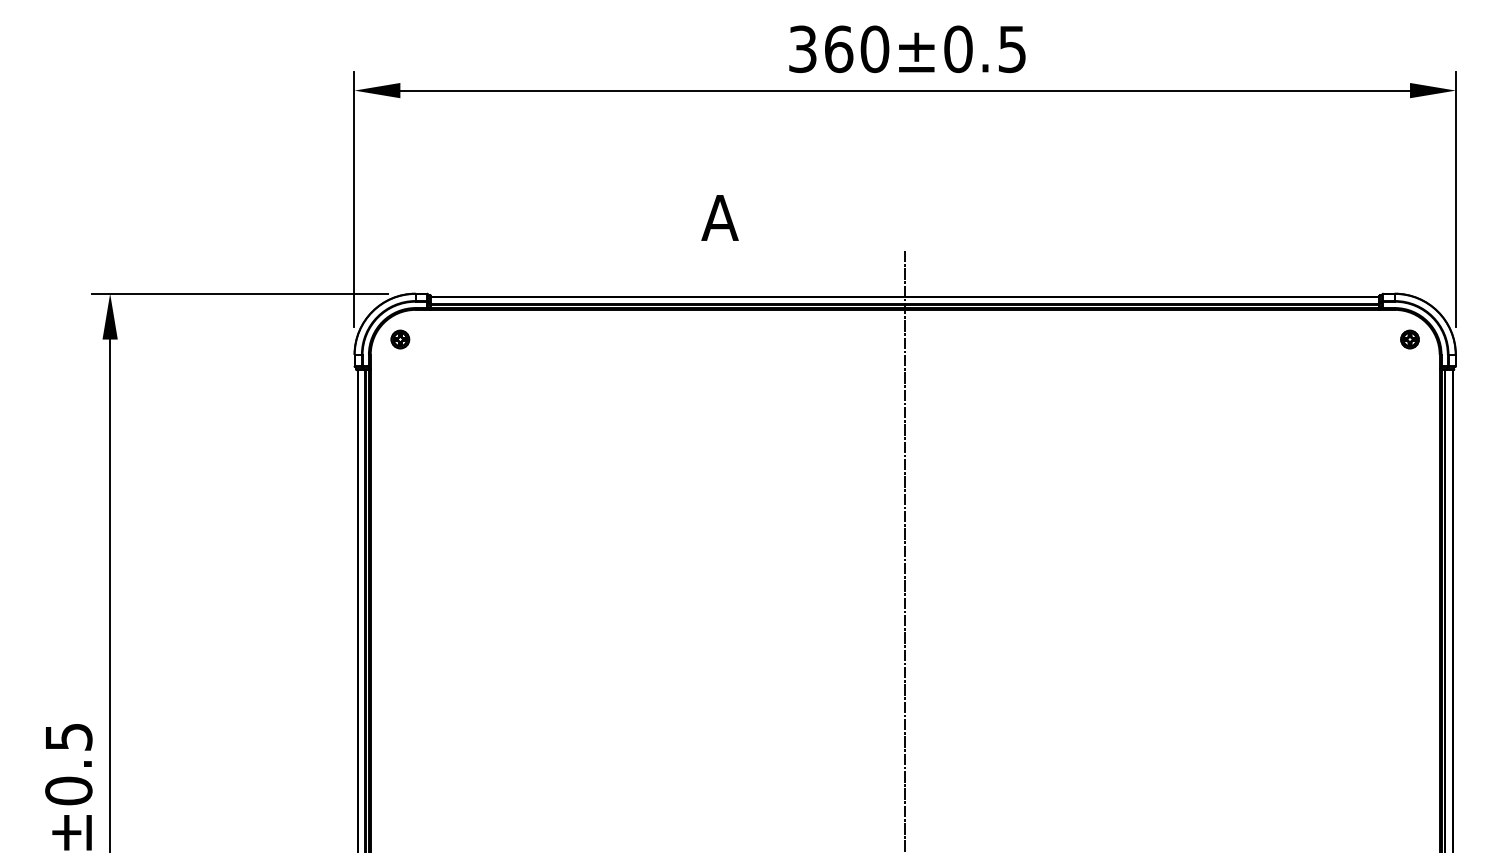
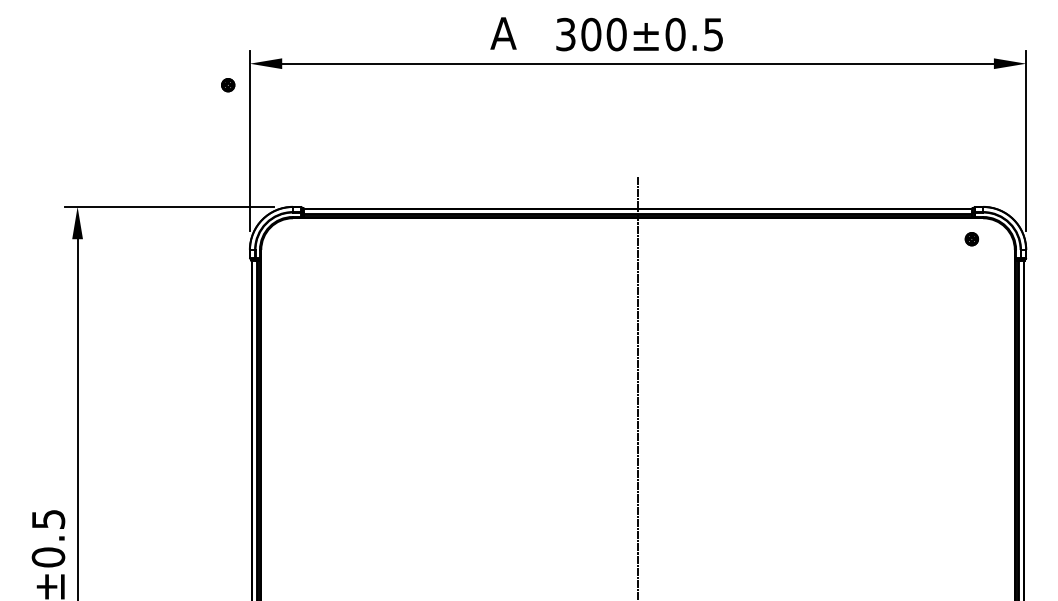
text: (839, 49) -> (591, 34), 360±0.5 -> 300±0.5
text: (720, 217) -> (503, 33), moved
part: (400, 339) -> (228, 85), moved
part: (1409, 339) -> (971, 239), moved

